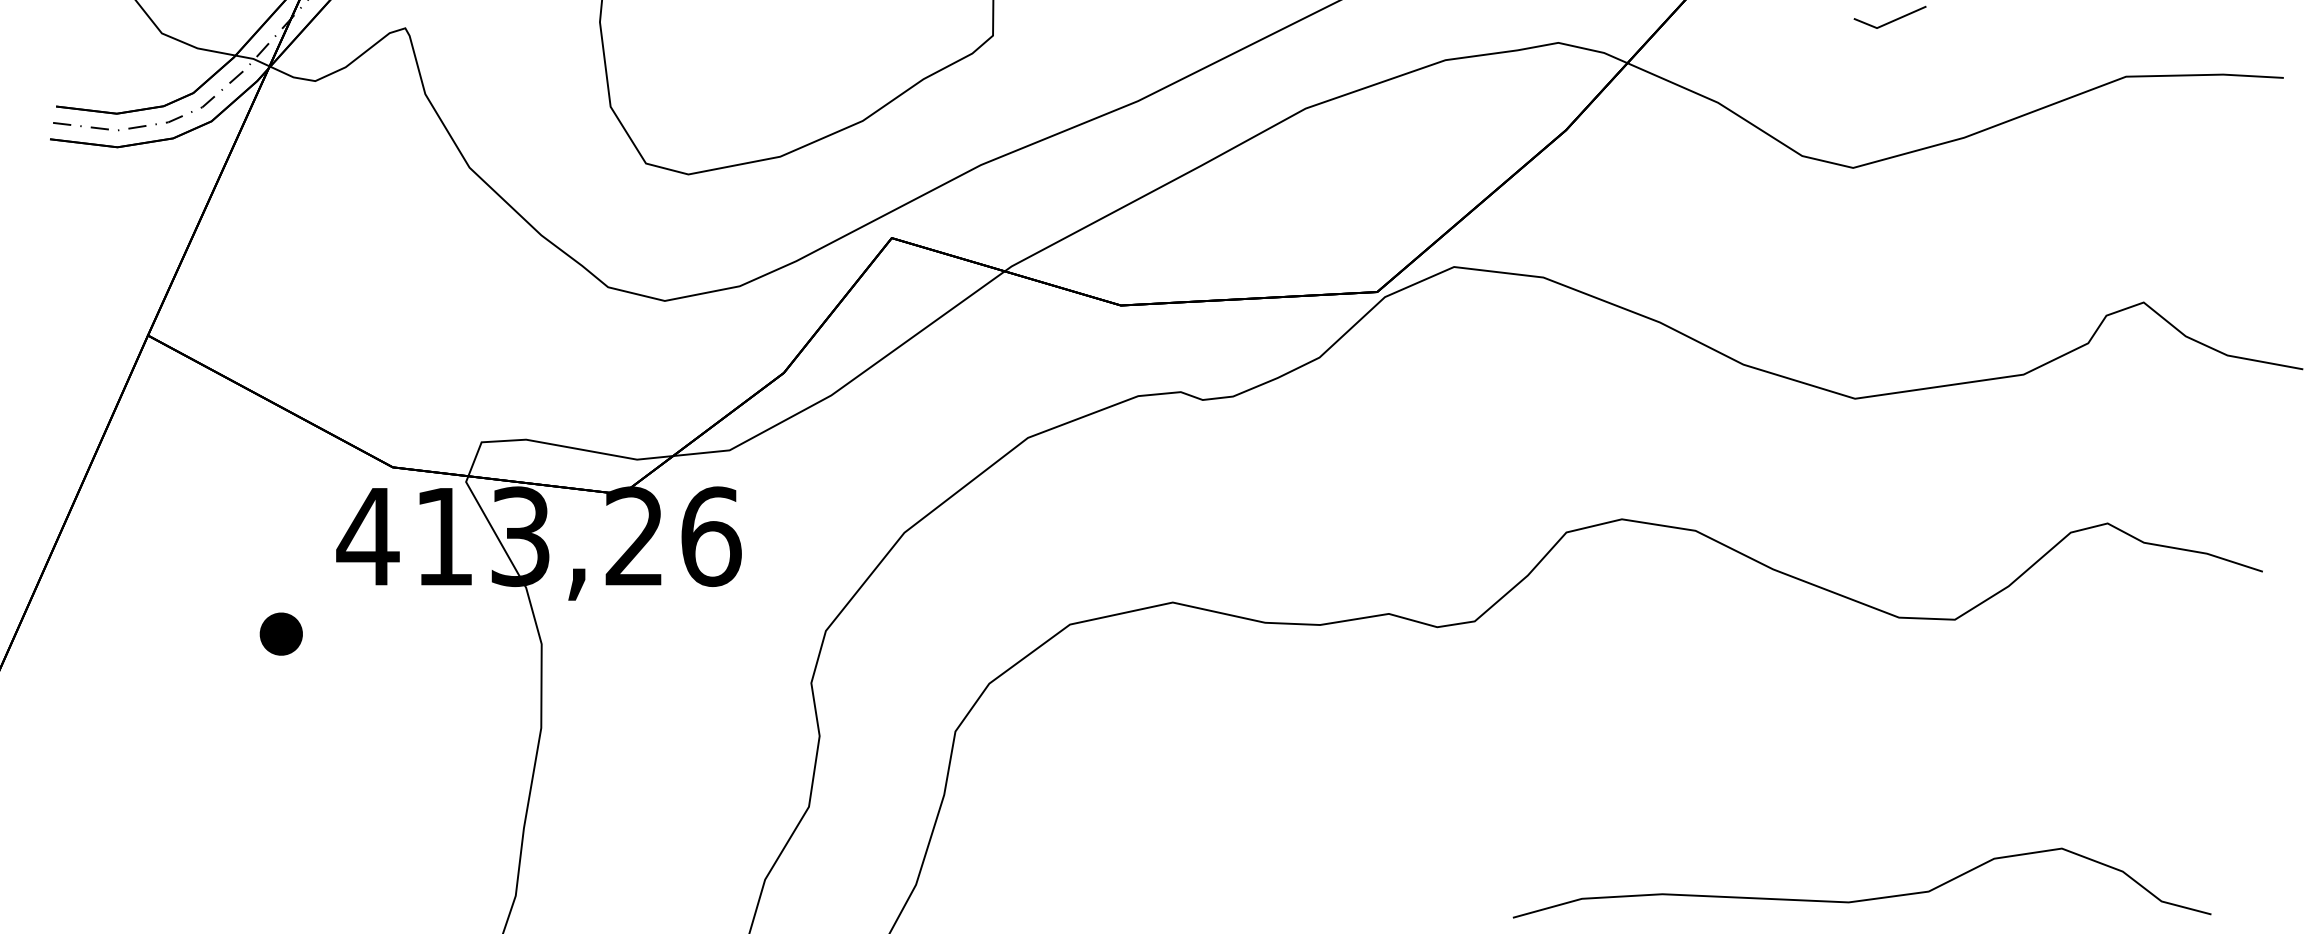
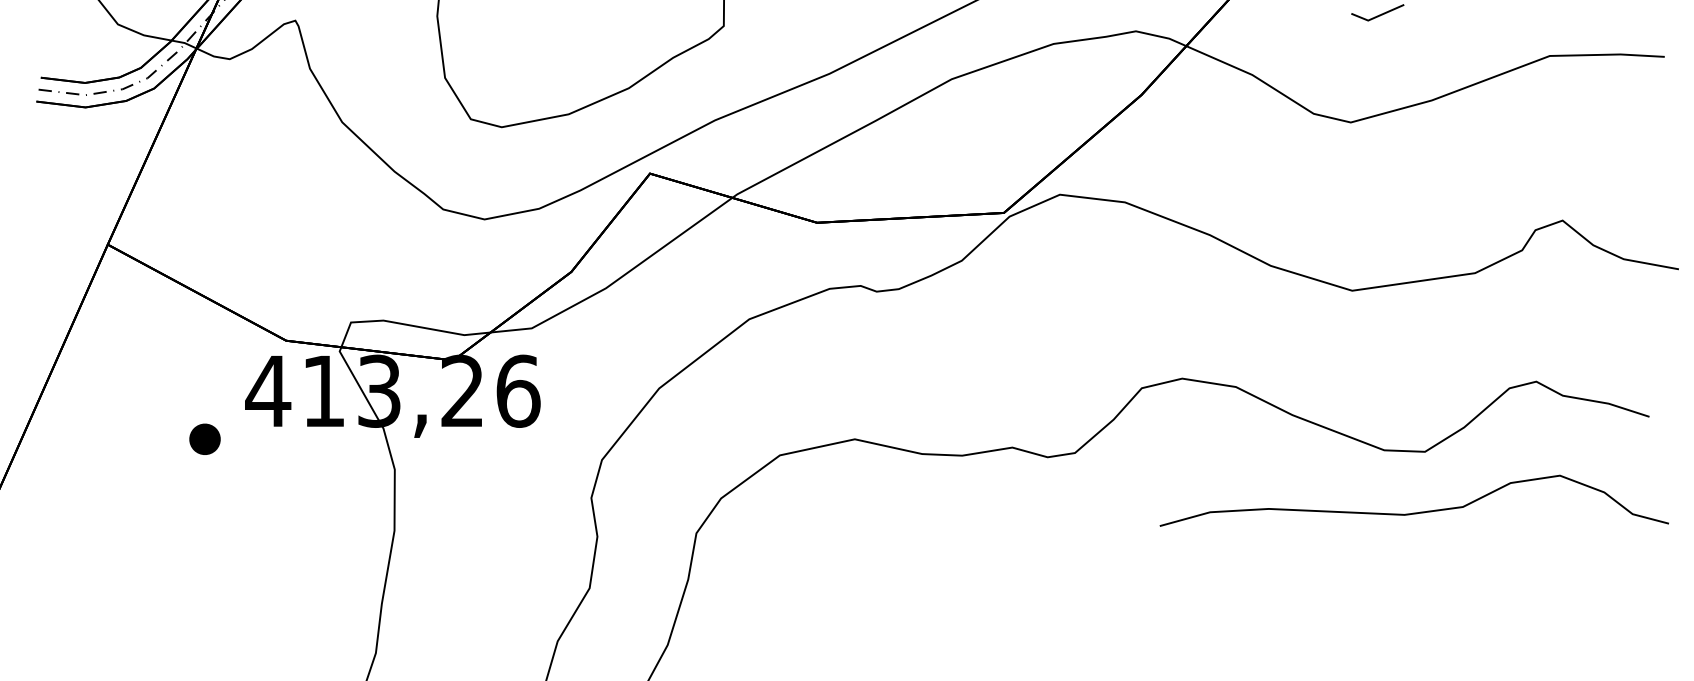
part: (280, 632) -> (204, 438), moved
curve: (1860, 899) -> (1413, 512), moved

